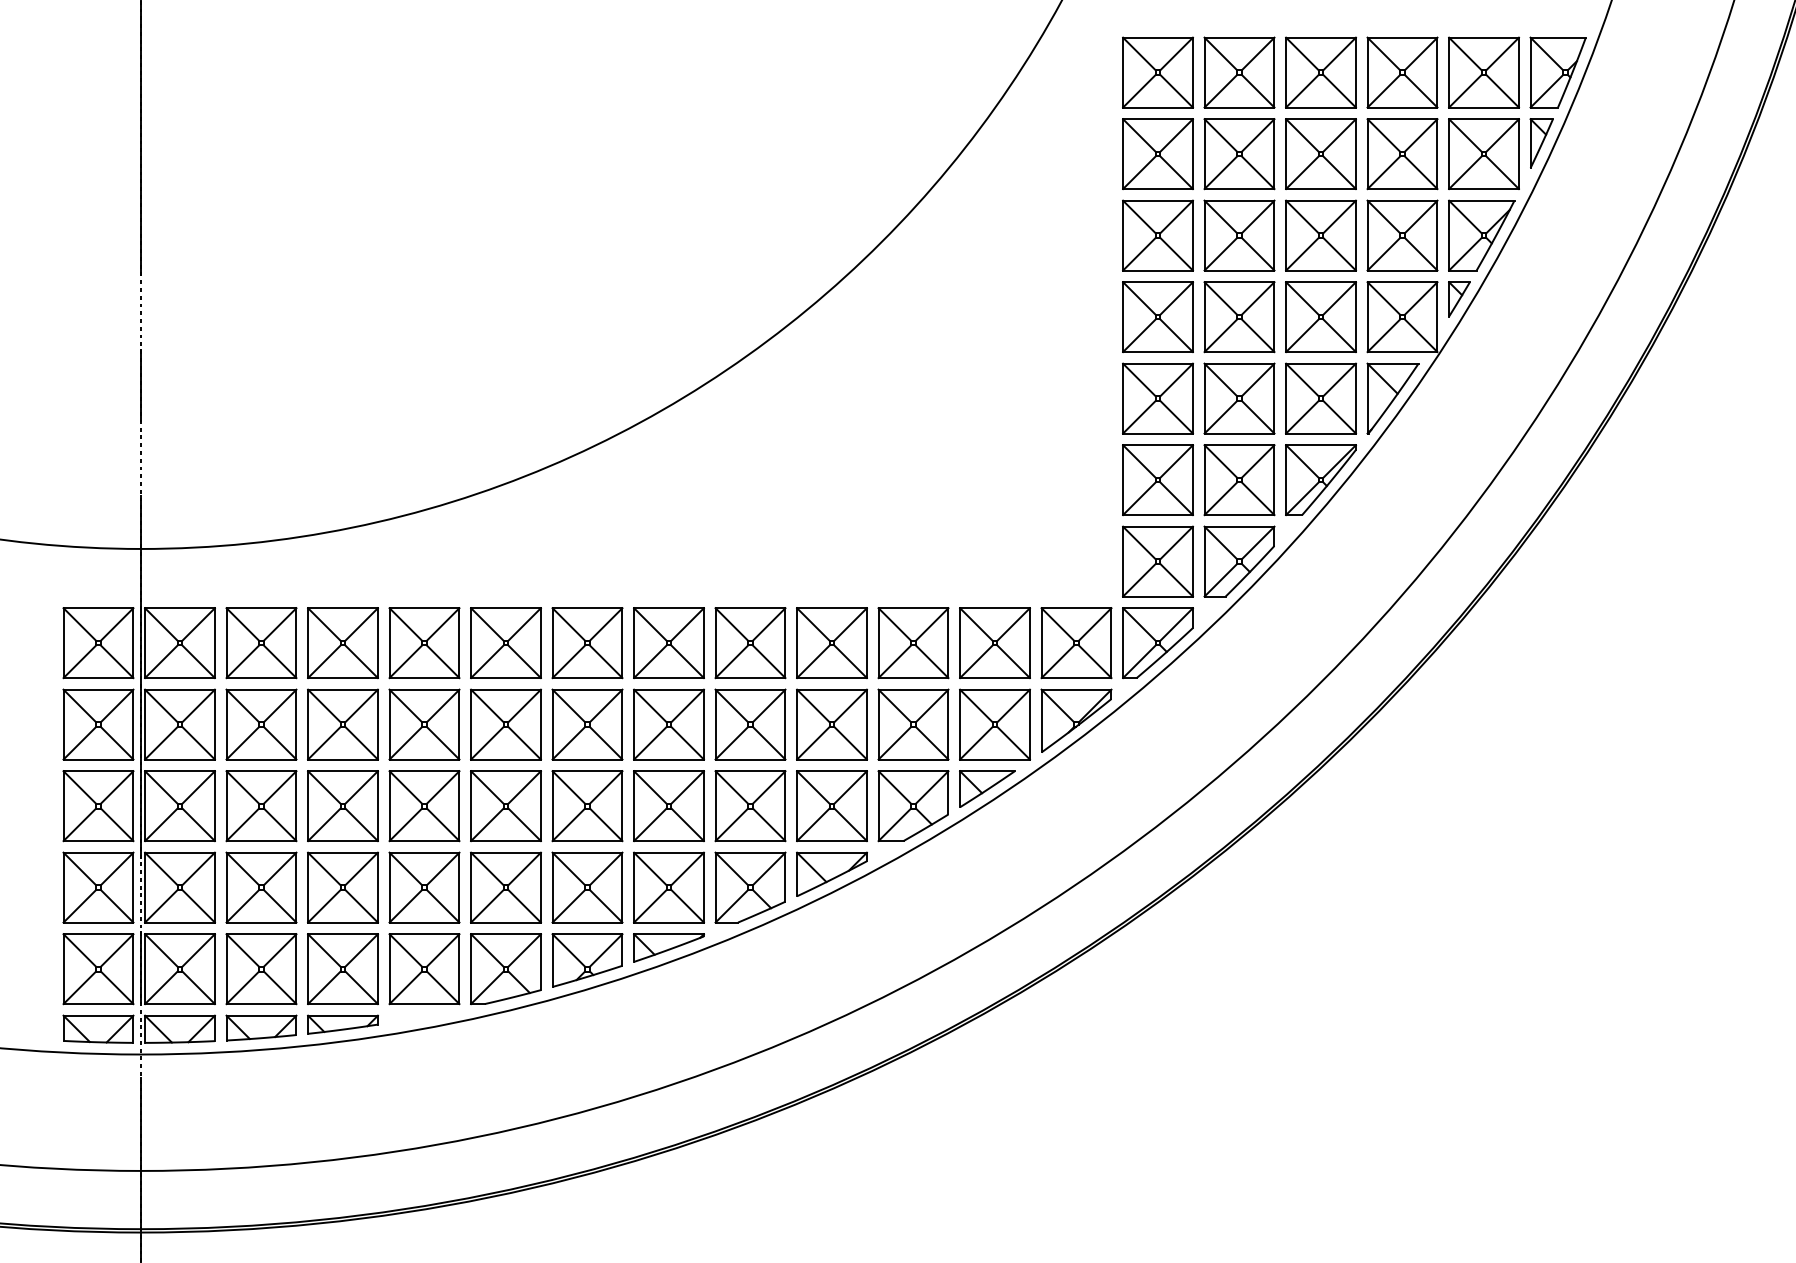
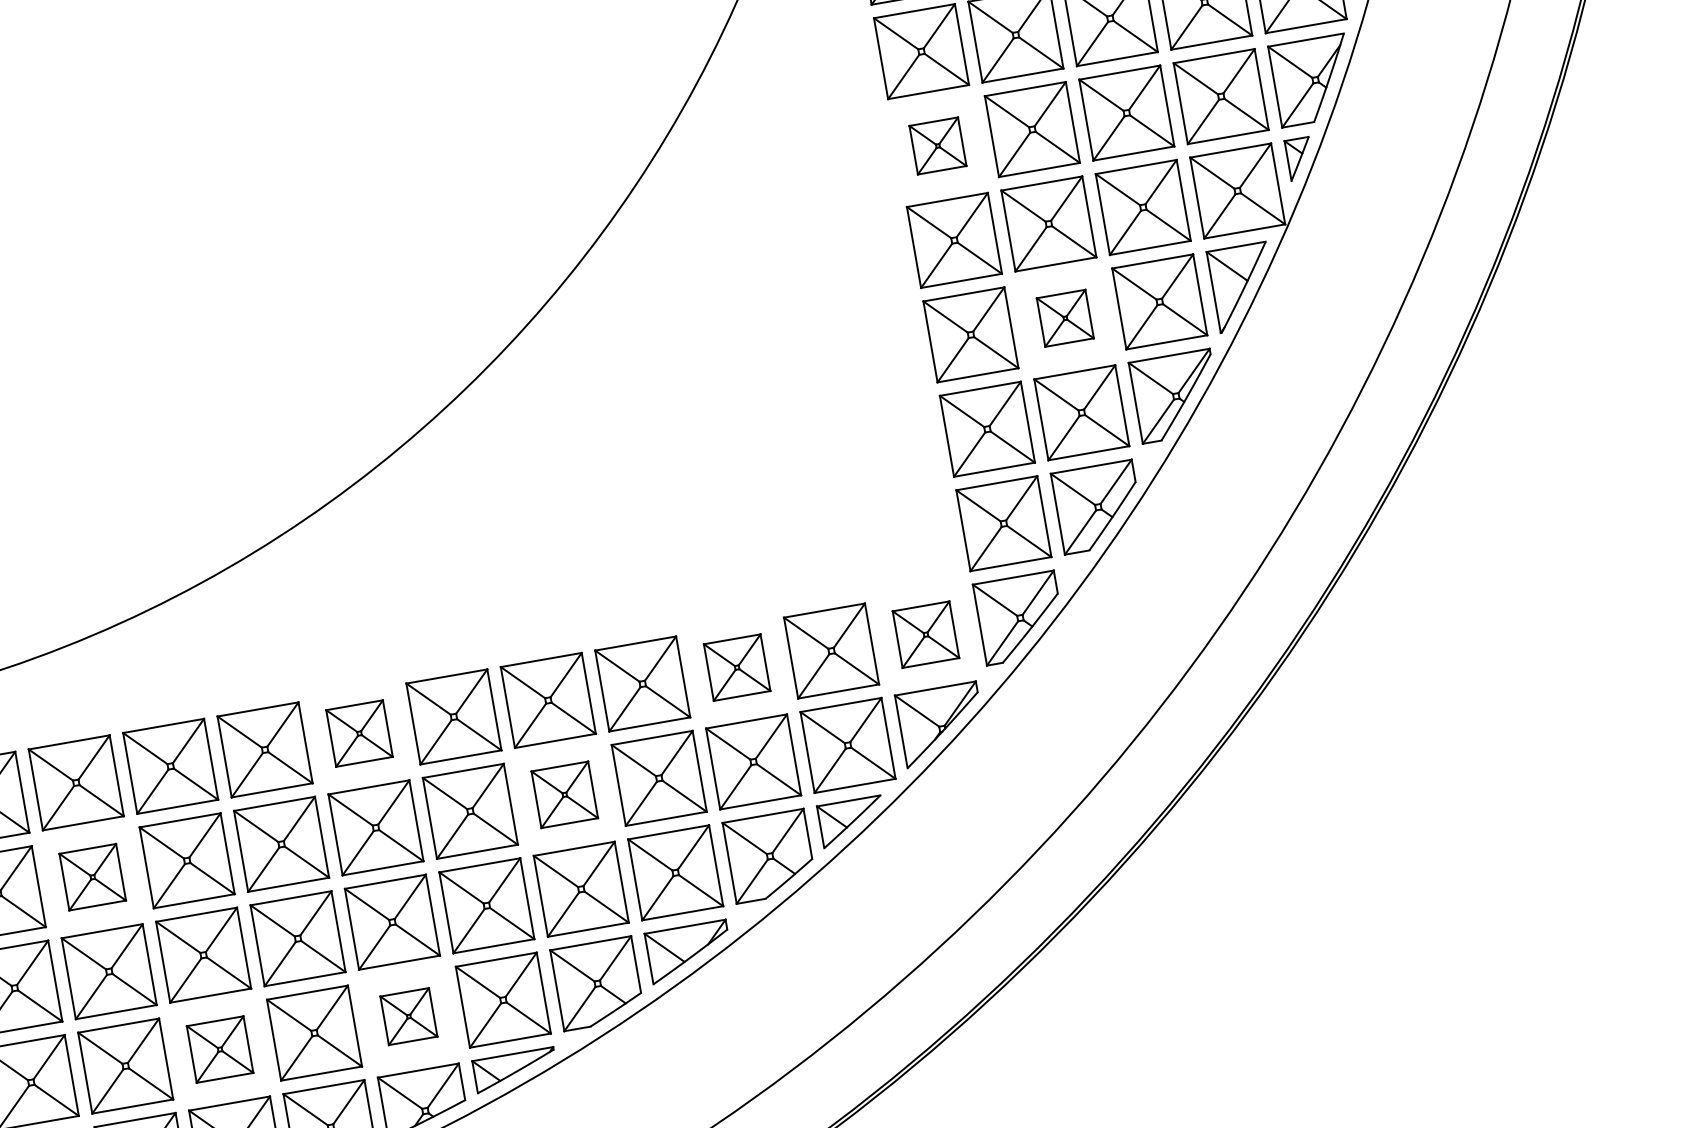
part: (1157, 235) -> (937, 146), size x0.6
part: (1239, 398) -> (1065, 318), size x0.6
part: (587, 643) -> (359, 733), size x0.7
part: (913, 643) -> (737, 667), size x0.7
part: (1076, 643) -> (926, 635), size x0.7
part: (342, 724) -> (92, 877), size x0.7
part: (750, 724) -> (564, 794), size x0.7
part: (424, 887) -> (220, 1049), size x0.7
part: (587, 887) -> (408, 1016), size x0.6

